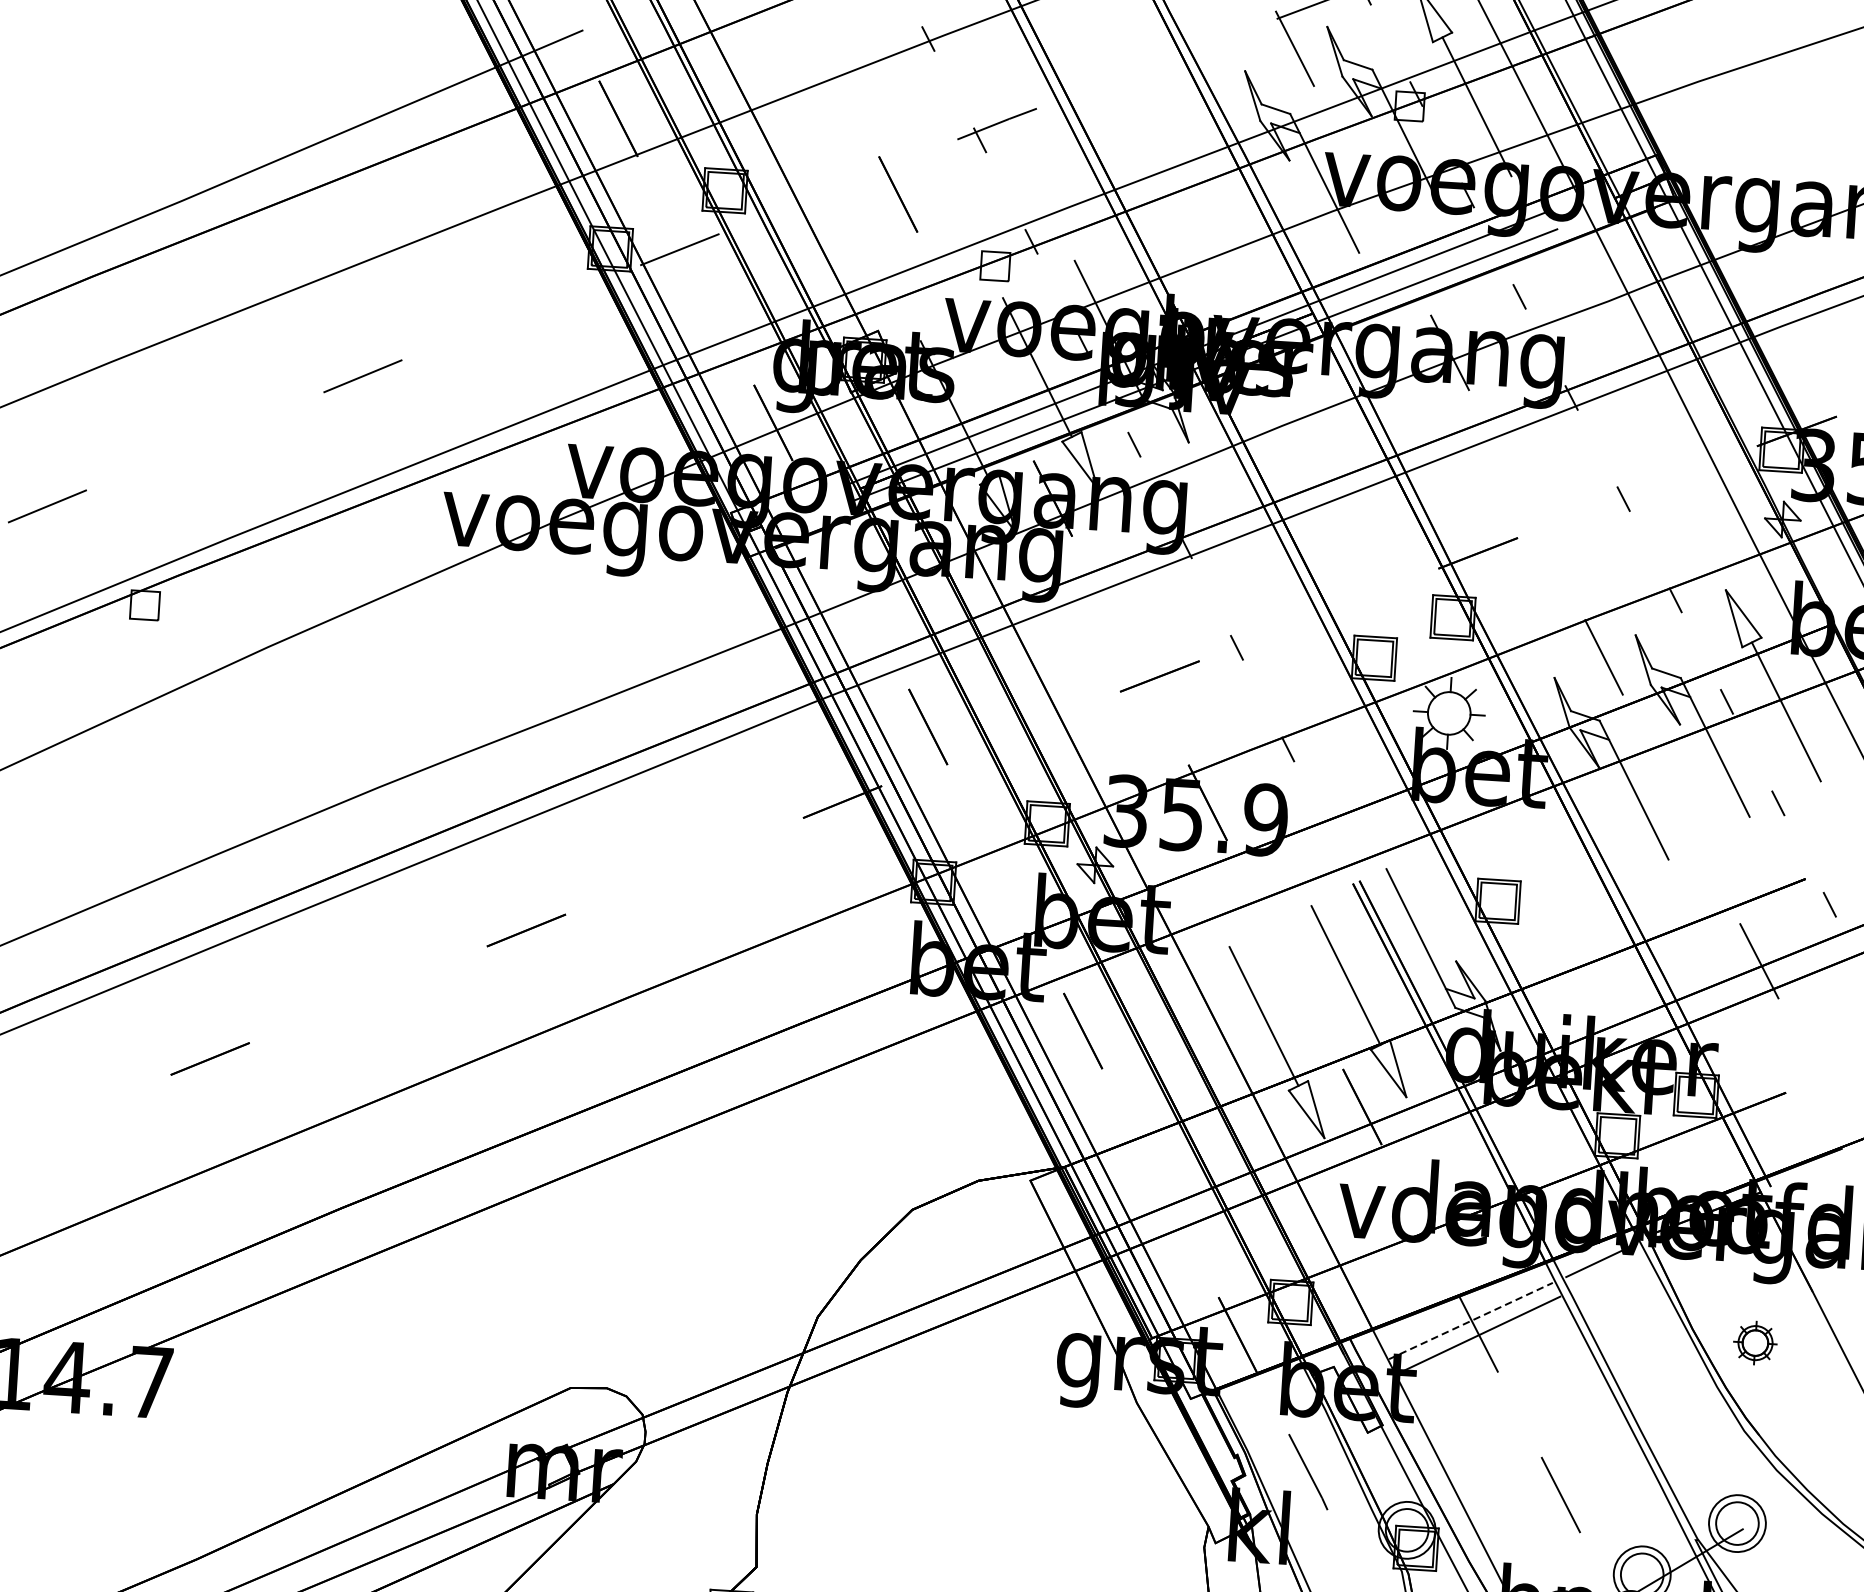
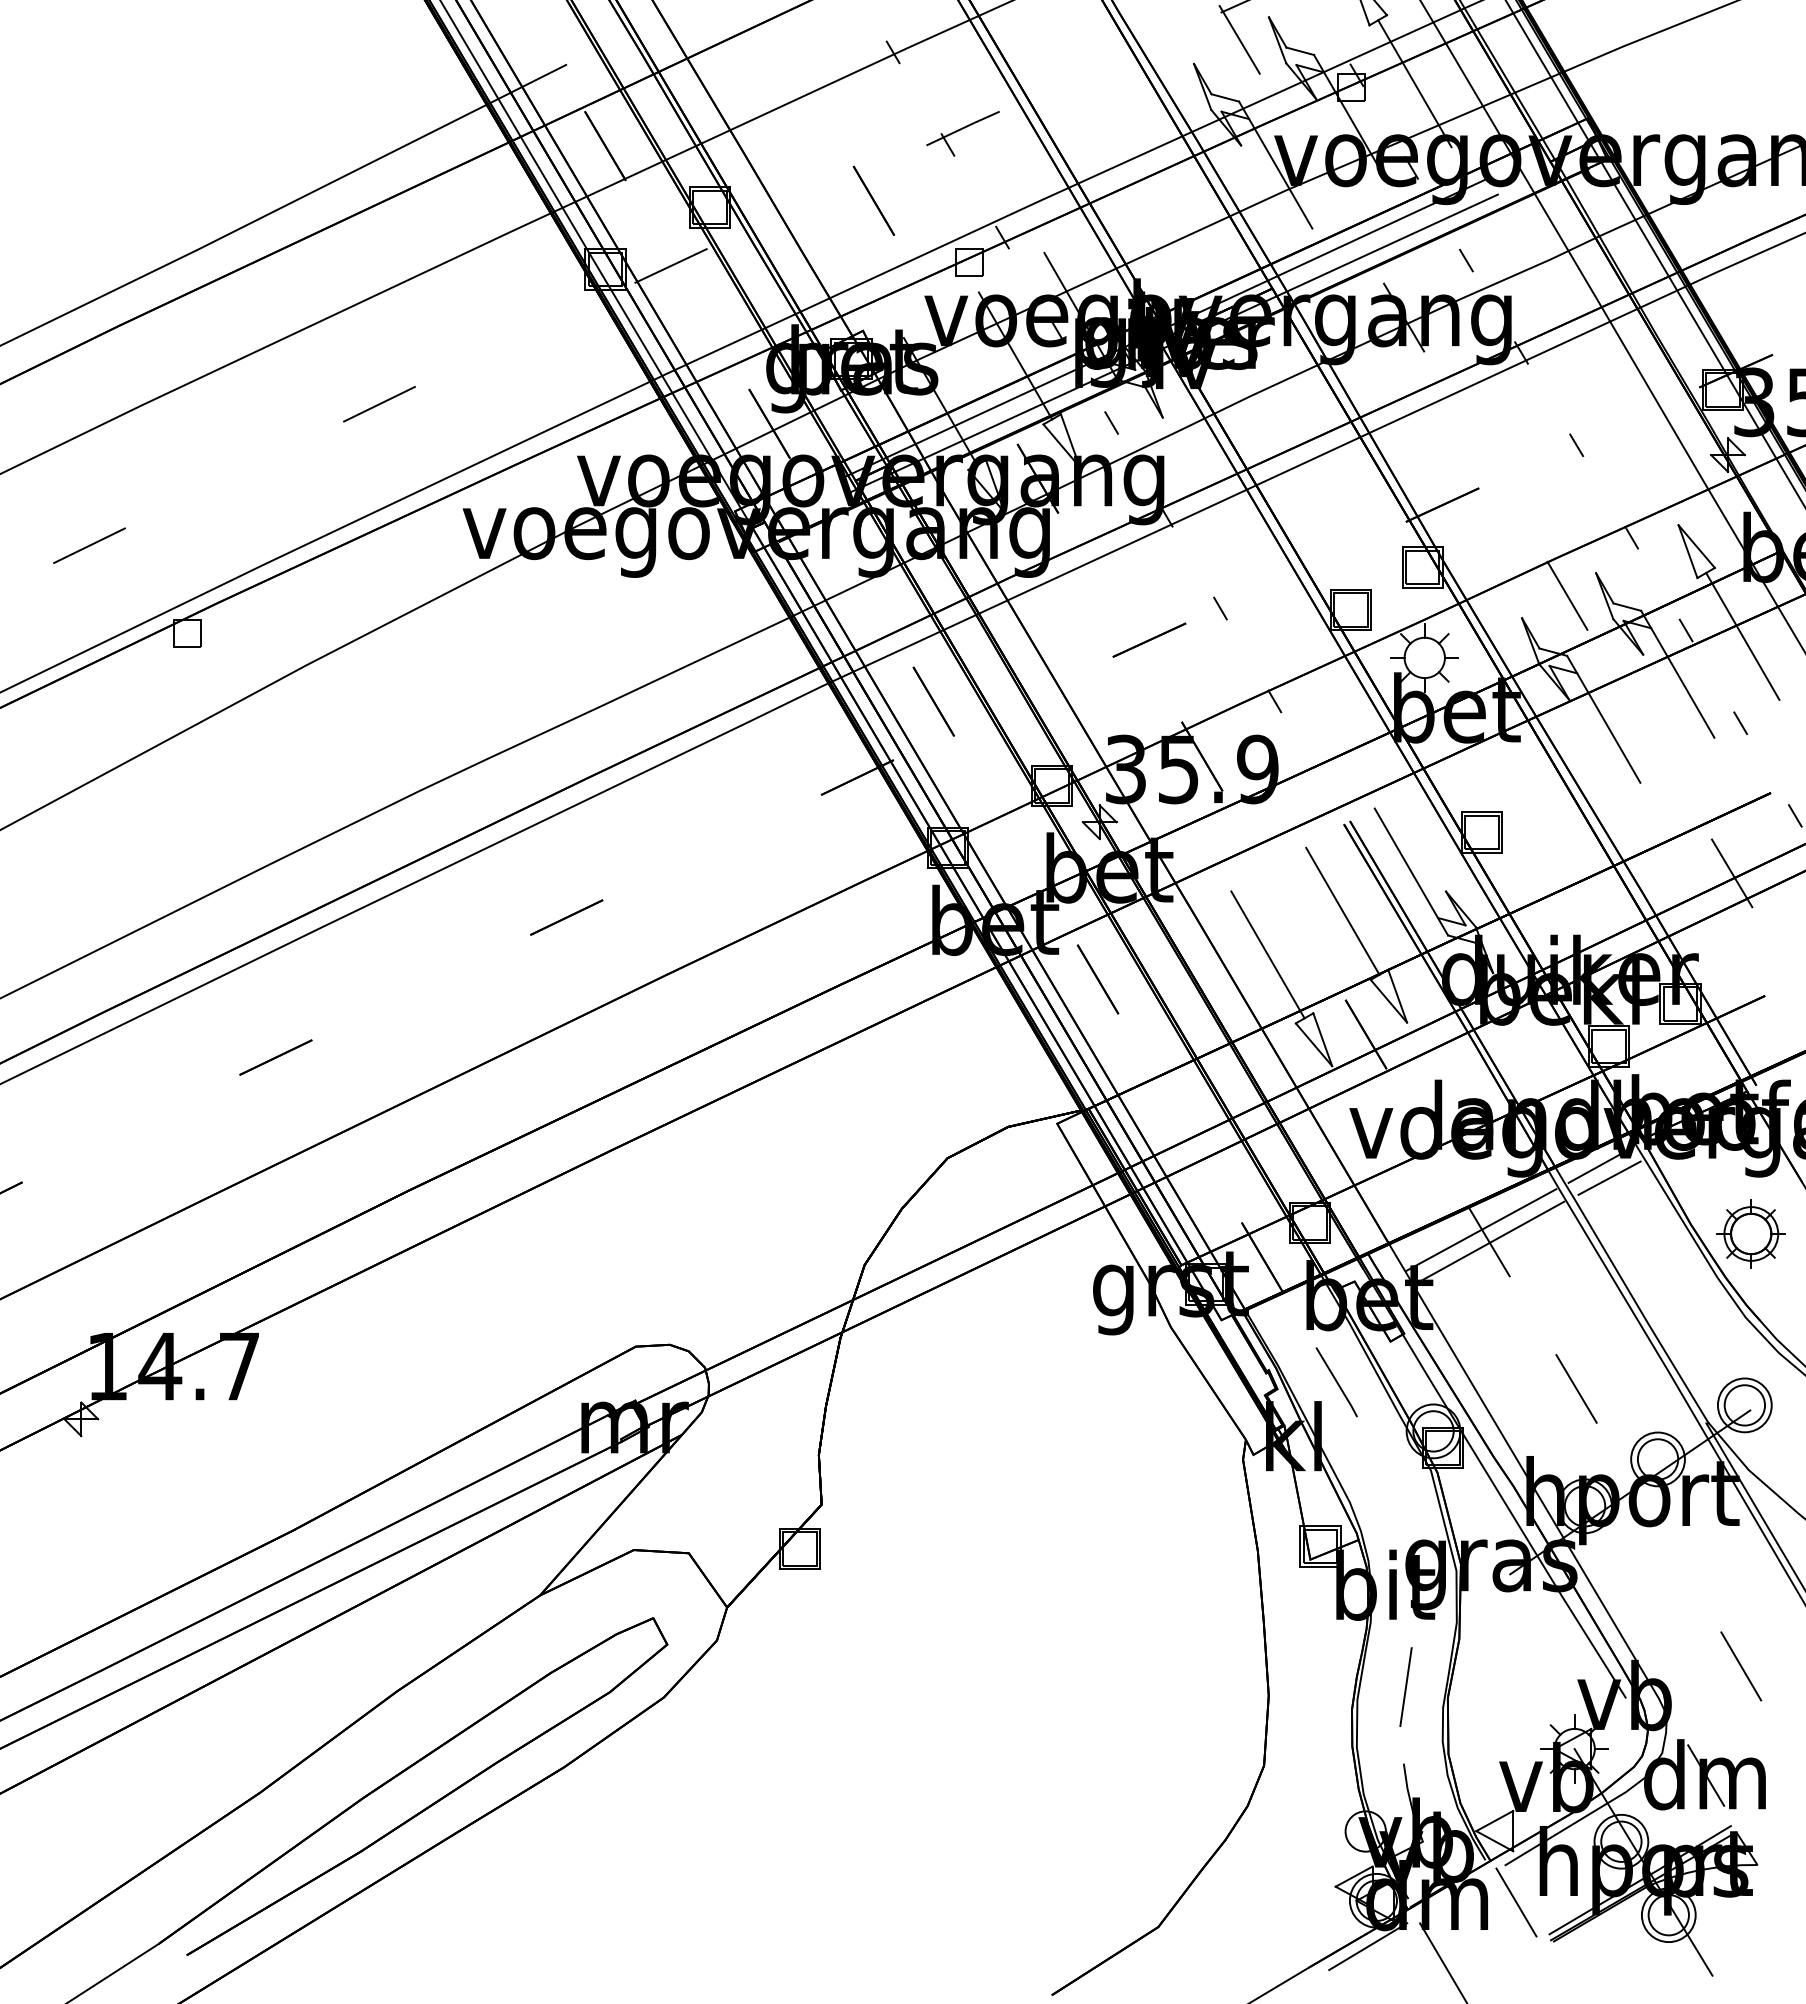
line: (1609, 1274) -> (1609, 1177), added
line: (1471, 1320) -> (1481, 1229), dashed -> solid
part: (1754, 1342) -> (1750, 1233), size x1.67

